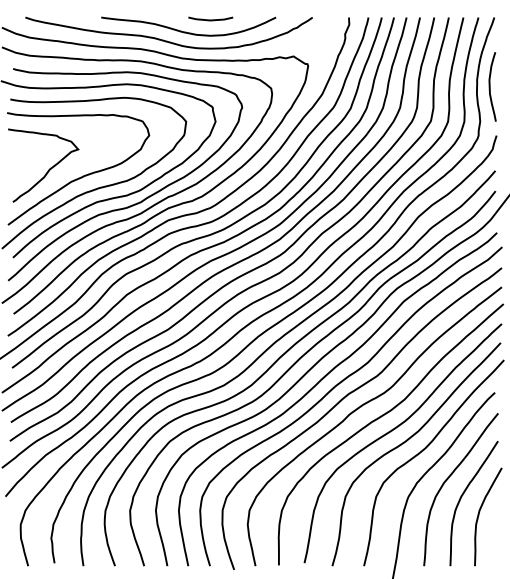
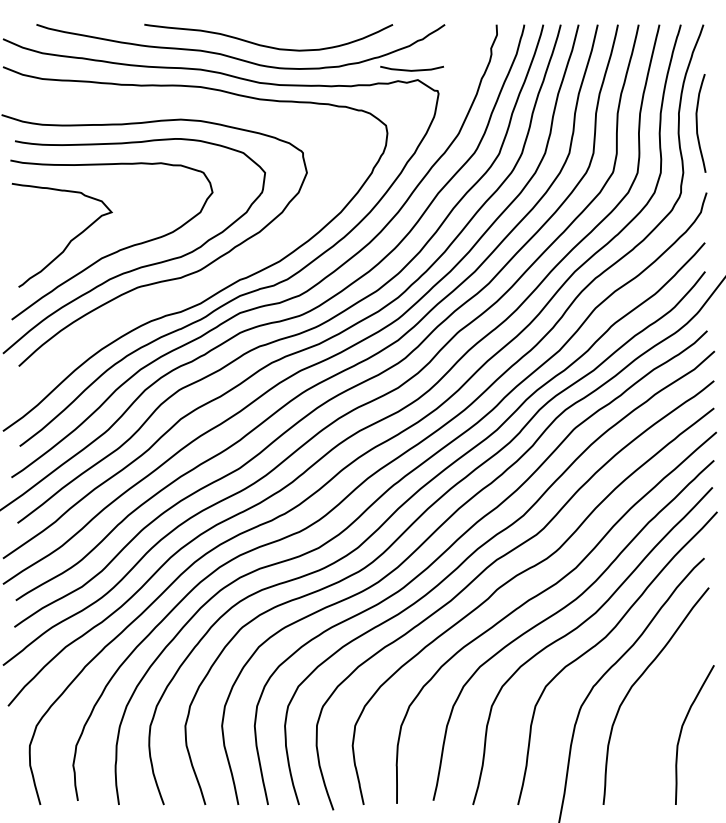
curve: (209, 19) -> (410, 69), moved
curve: (136, 203) -> (194, 288), removed
curve: (463, 494) -> (659, 703), removed

